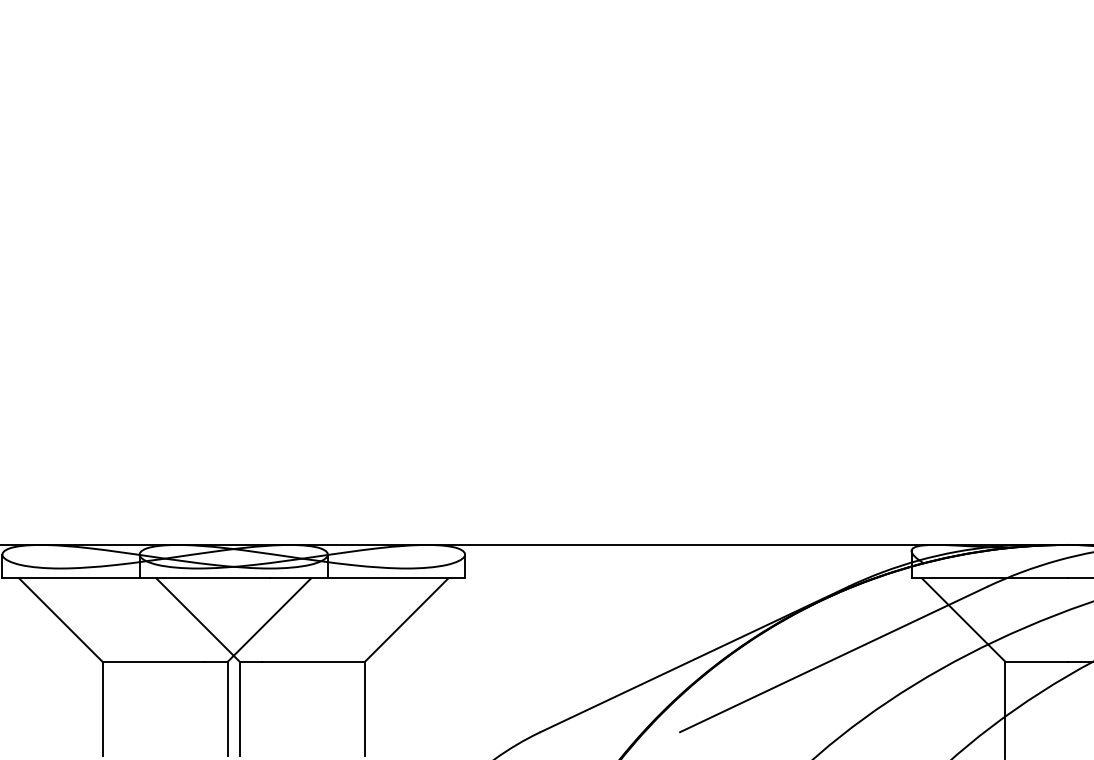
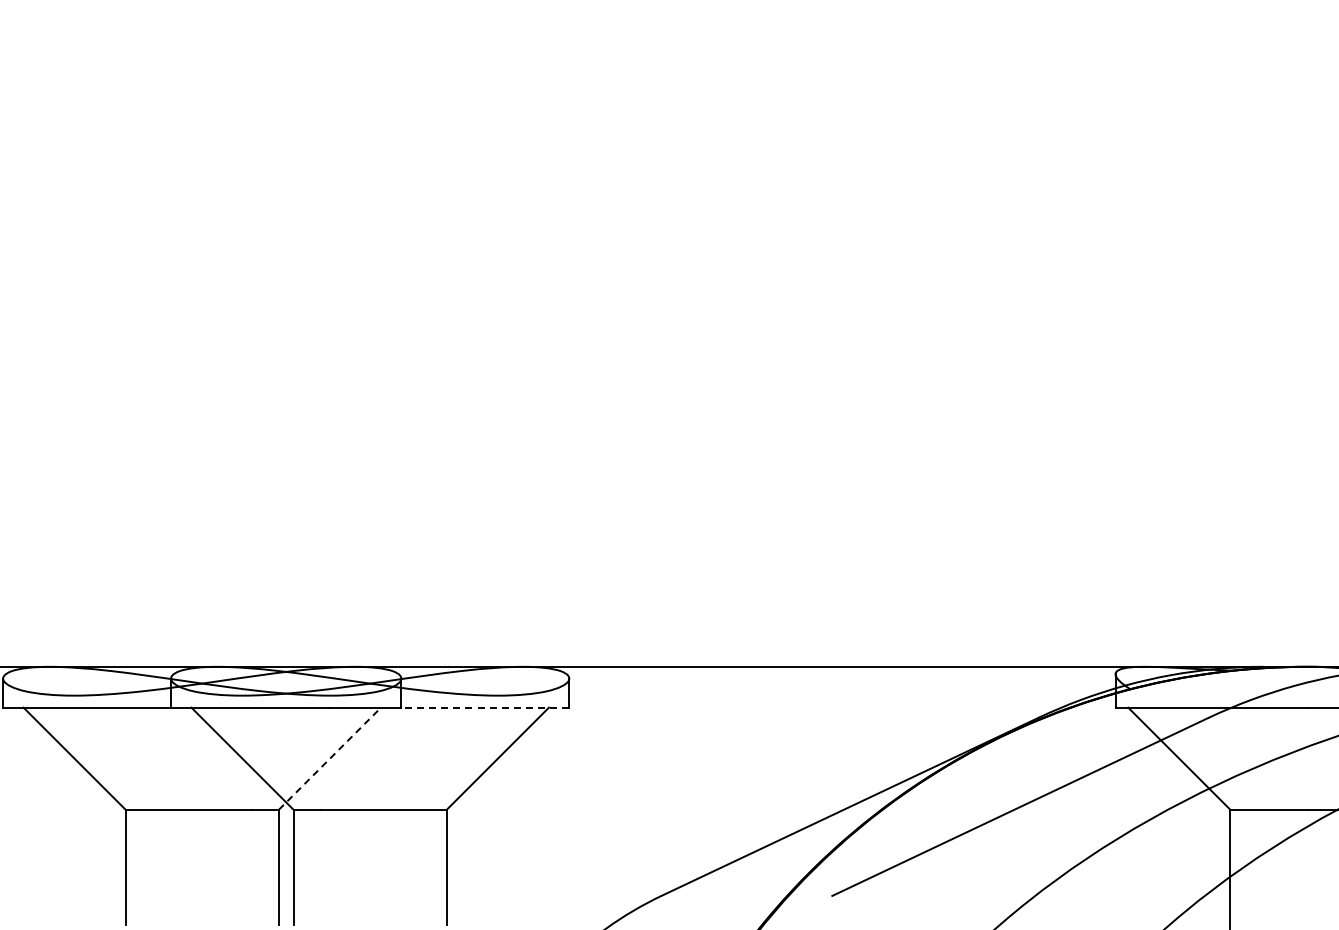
line: (396, 578) -> (485, 707), solid -> dashed
line: (269, 619) -> (330, 758), solid -> dashed

